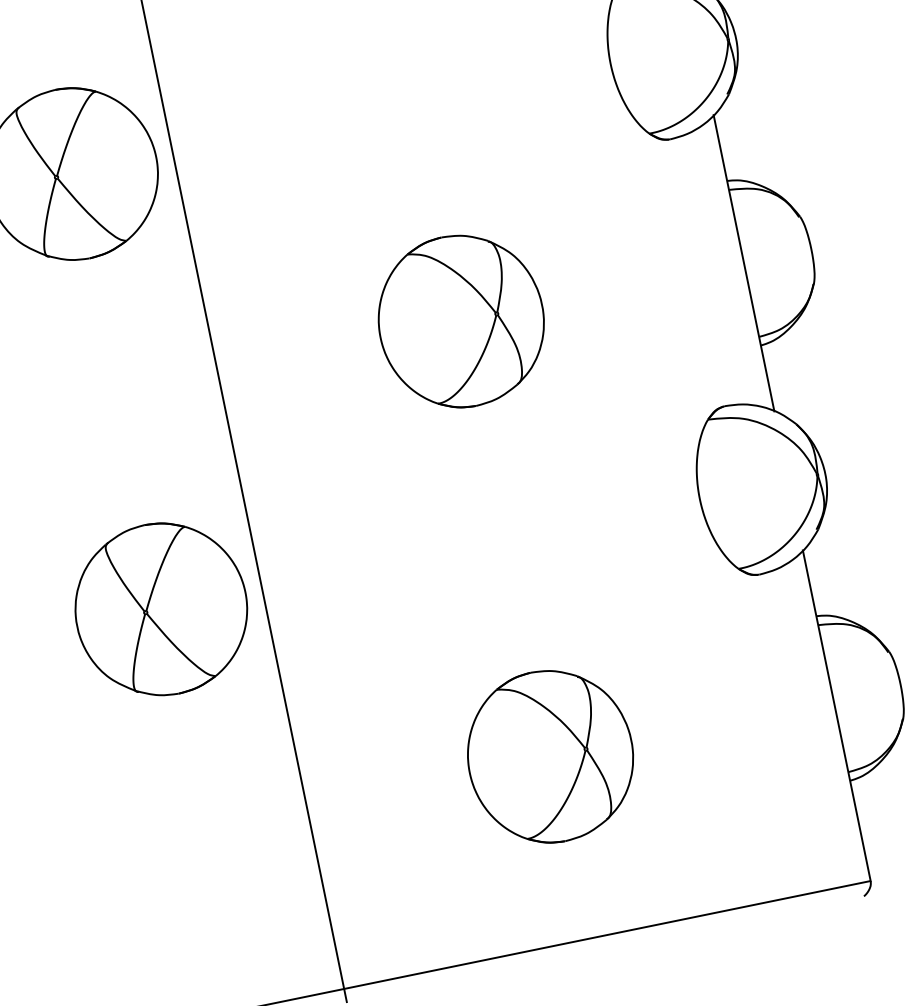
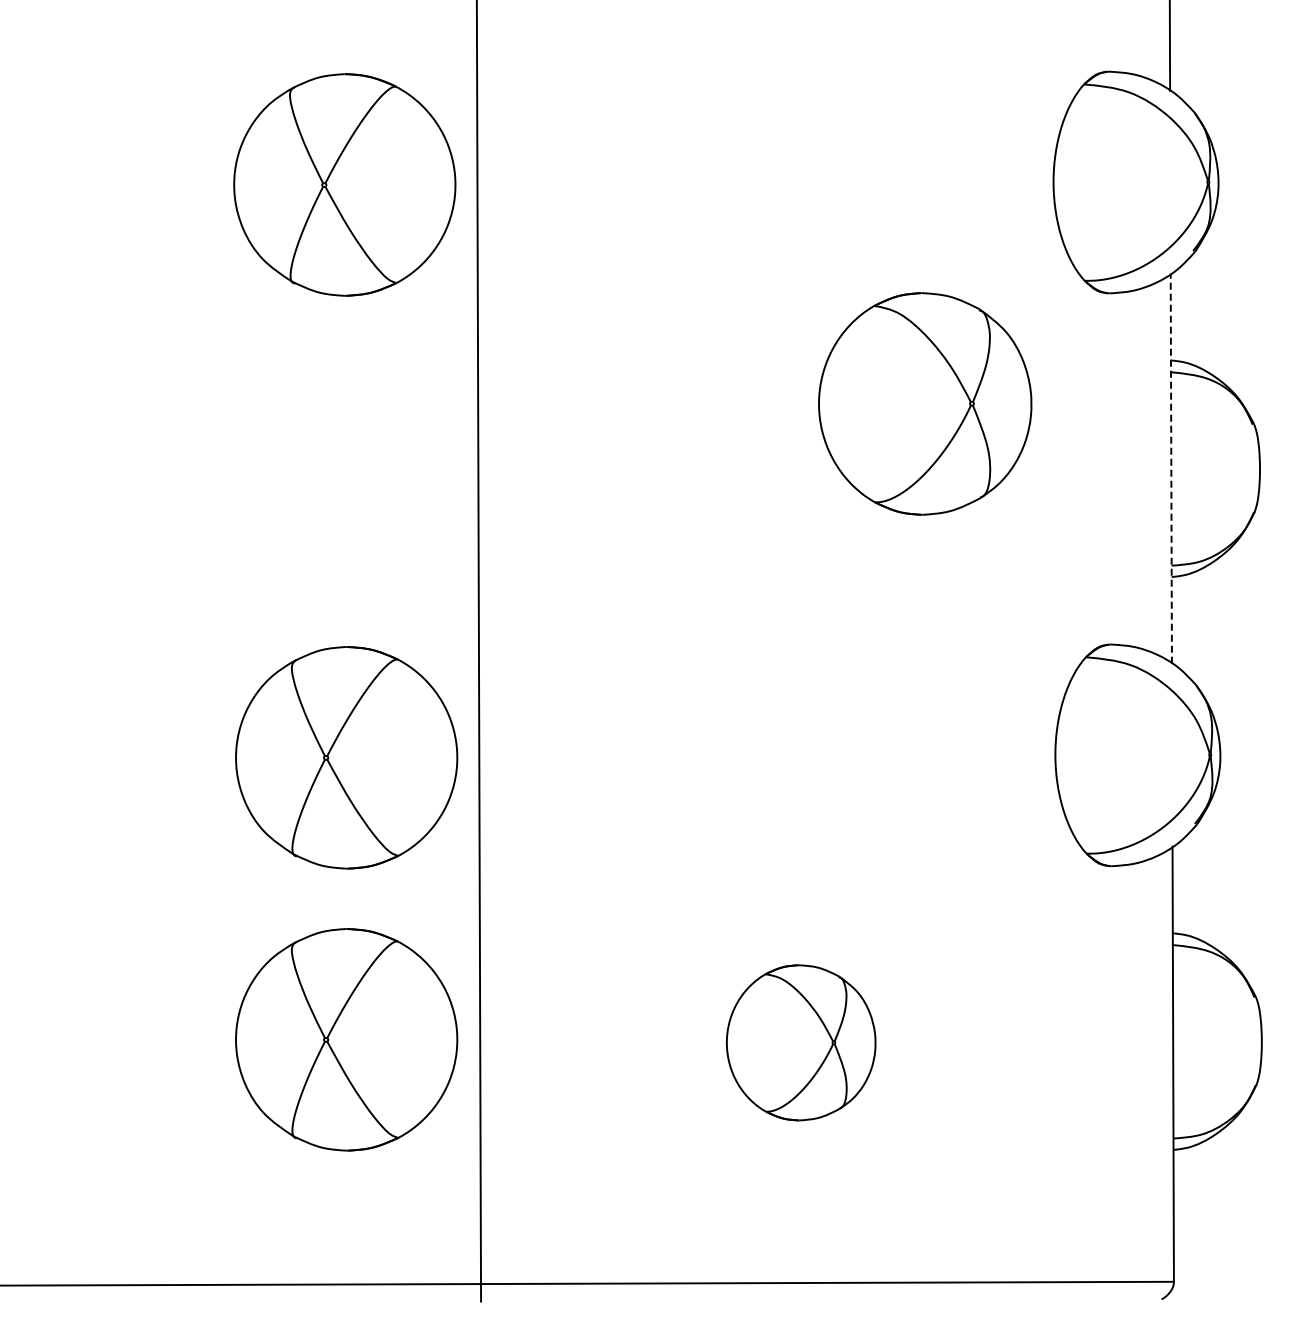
line: (744, 263) -> (1171, 468), solid -> dashed
part: (461, 320) -> (925, 403), moved
part: (550, 756) -> (801, 1042), size x0.7
part: (204, 823) -> (346, 1039), added

